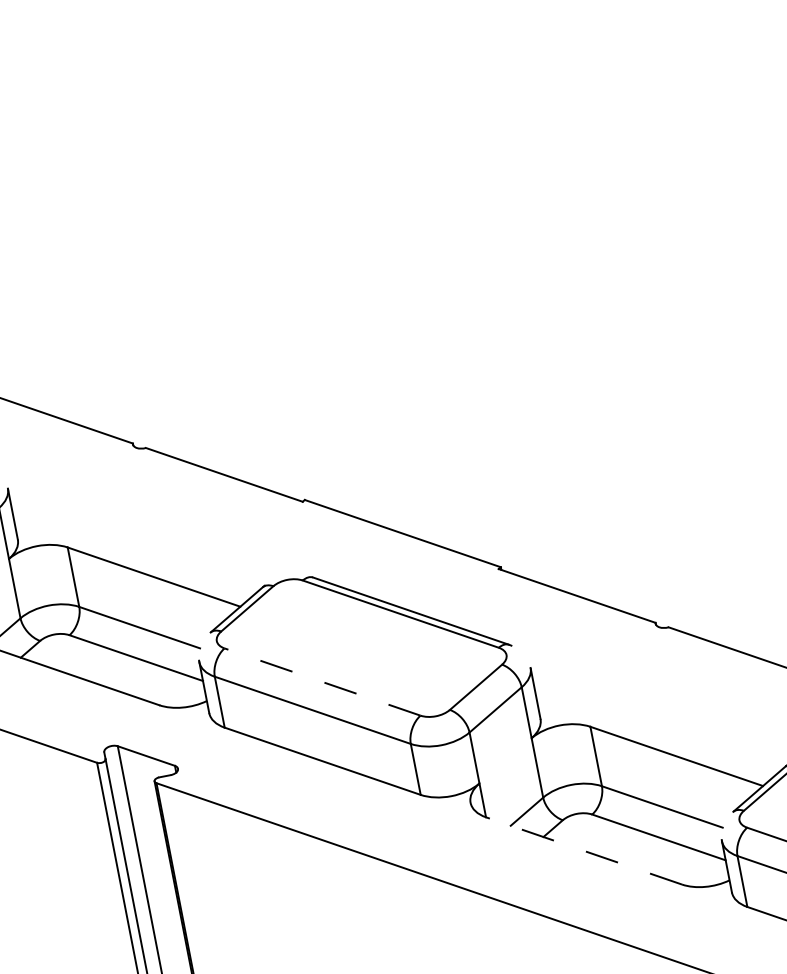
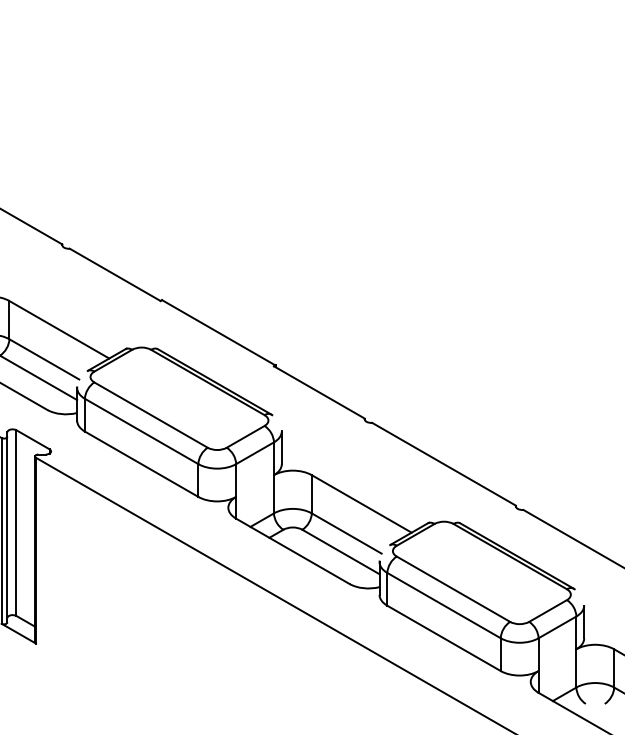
line: (321, 681) -> (150, 414), dashed -> solid
line: (583, 851) -> (292, 551), dashed -> solid

